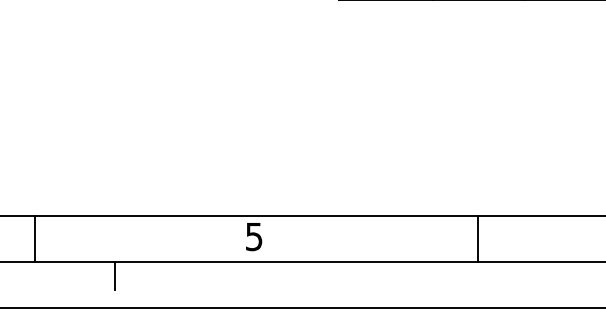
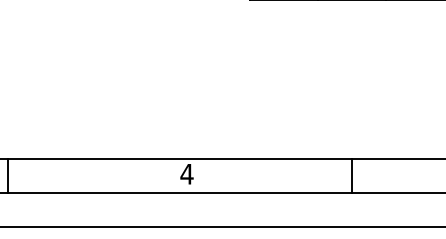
text: (254, 237) -> (187, 174), 5 -> 4
line: (35, 238) -> (8, 175), moved
line: (115, 275) -> (84, 202), removed

